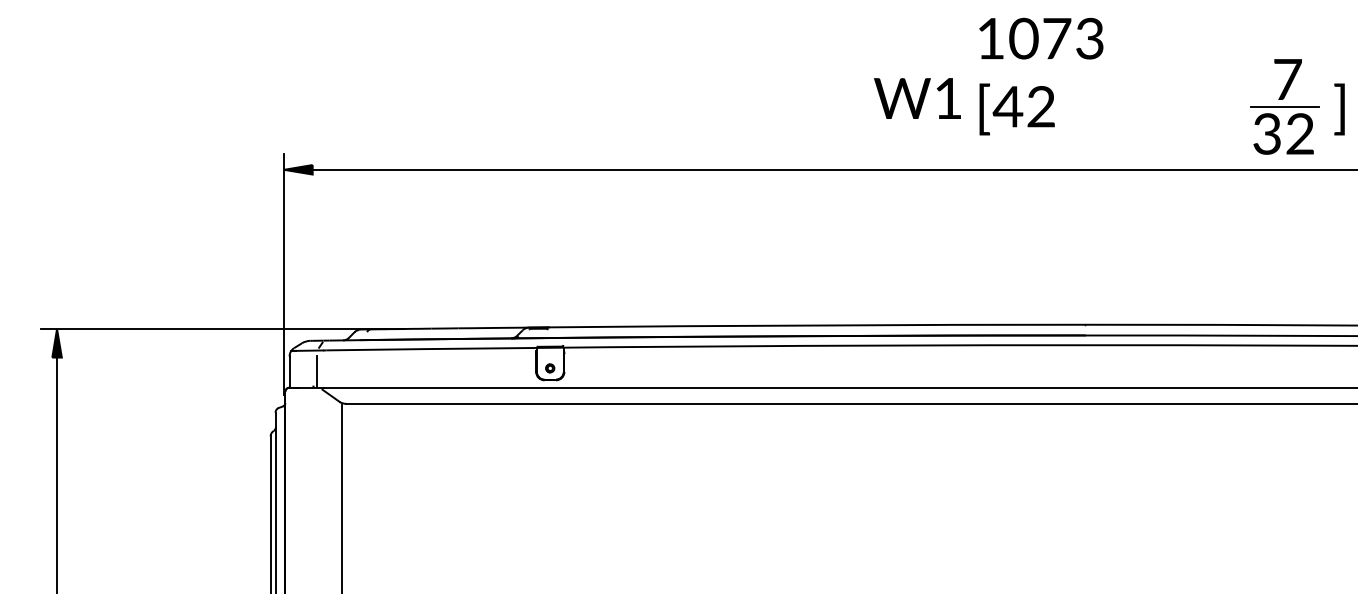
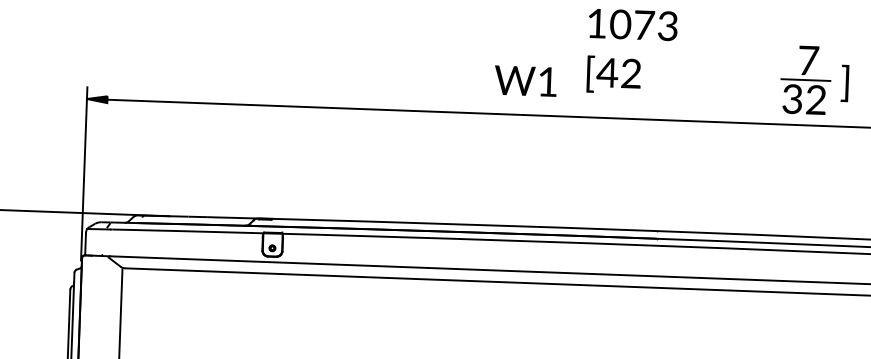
text: (917, 98) -> (525, 81), moved
line: (317, 371) -> (105, 244), removed

